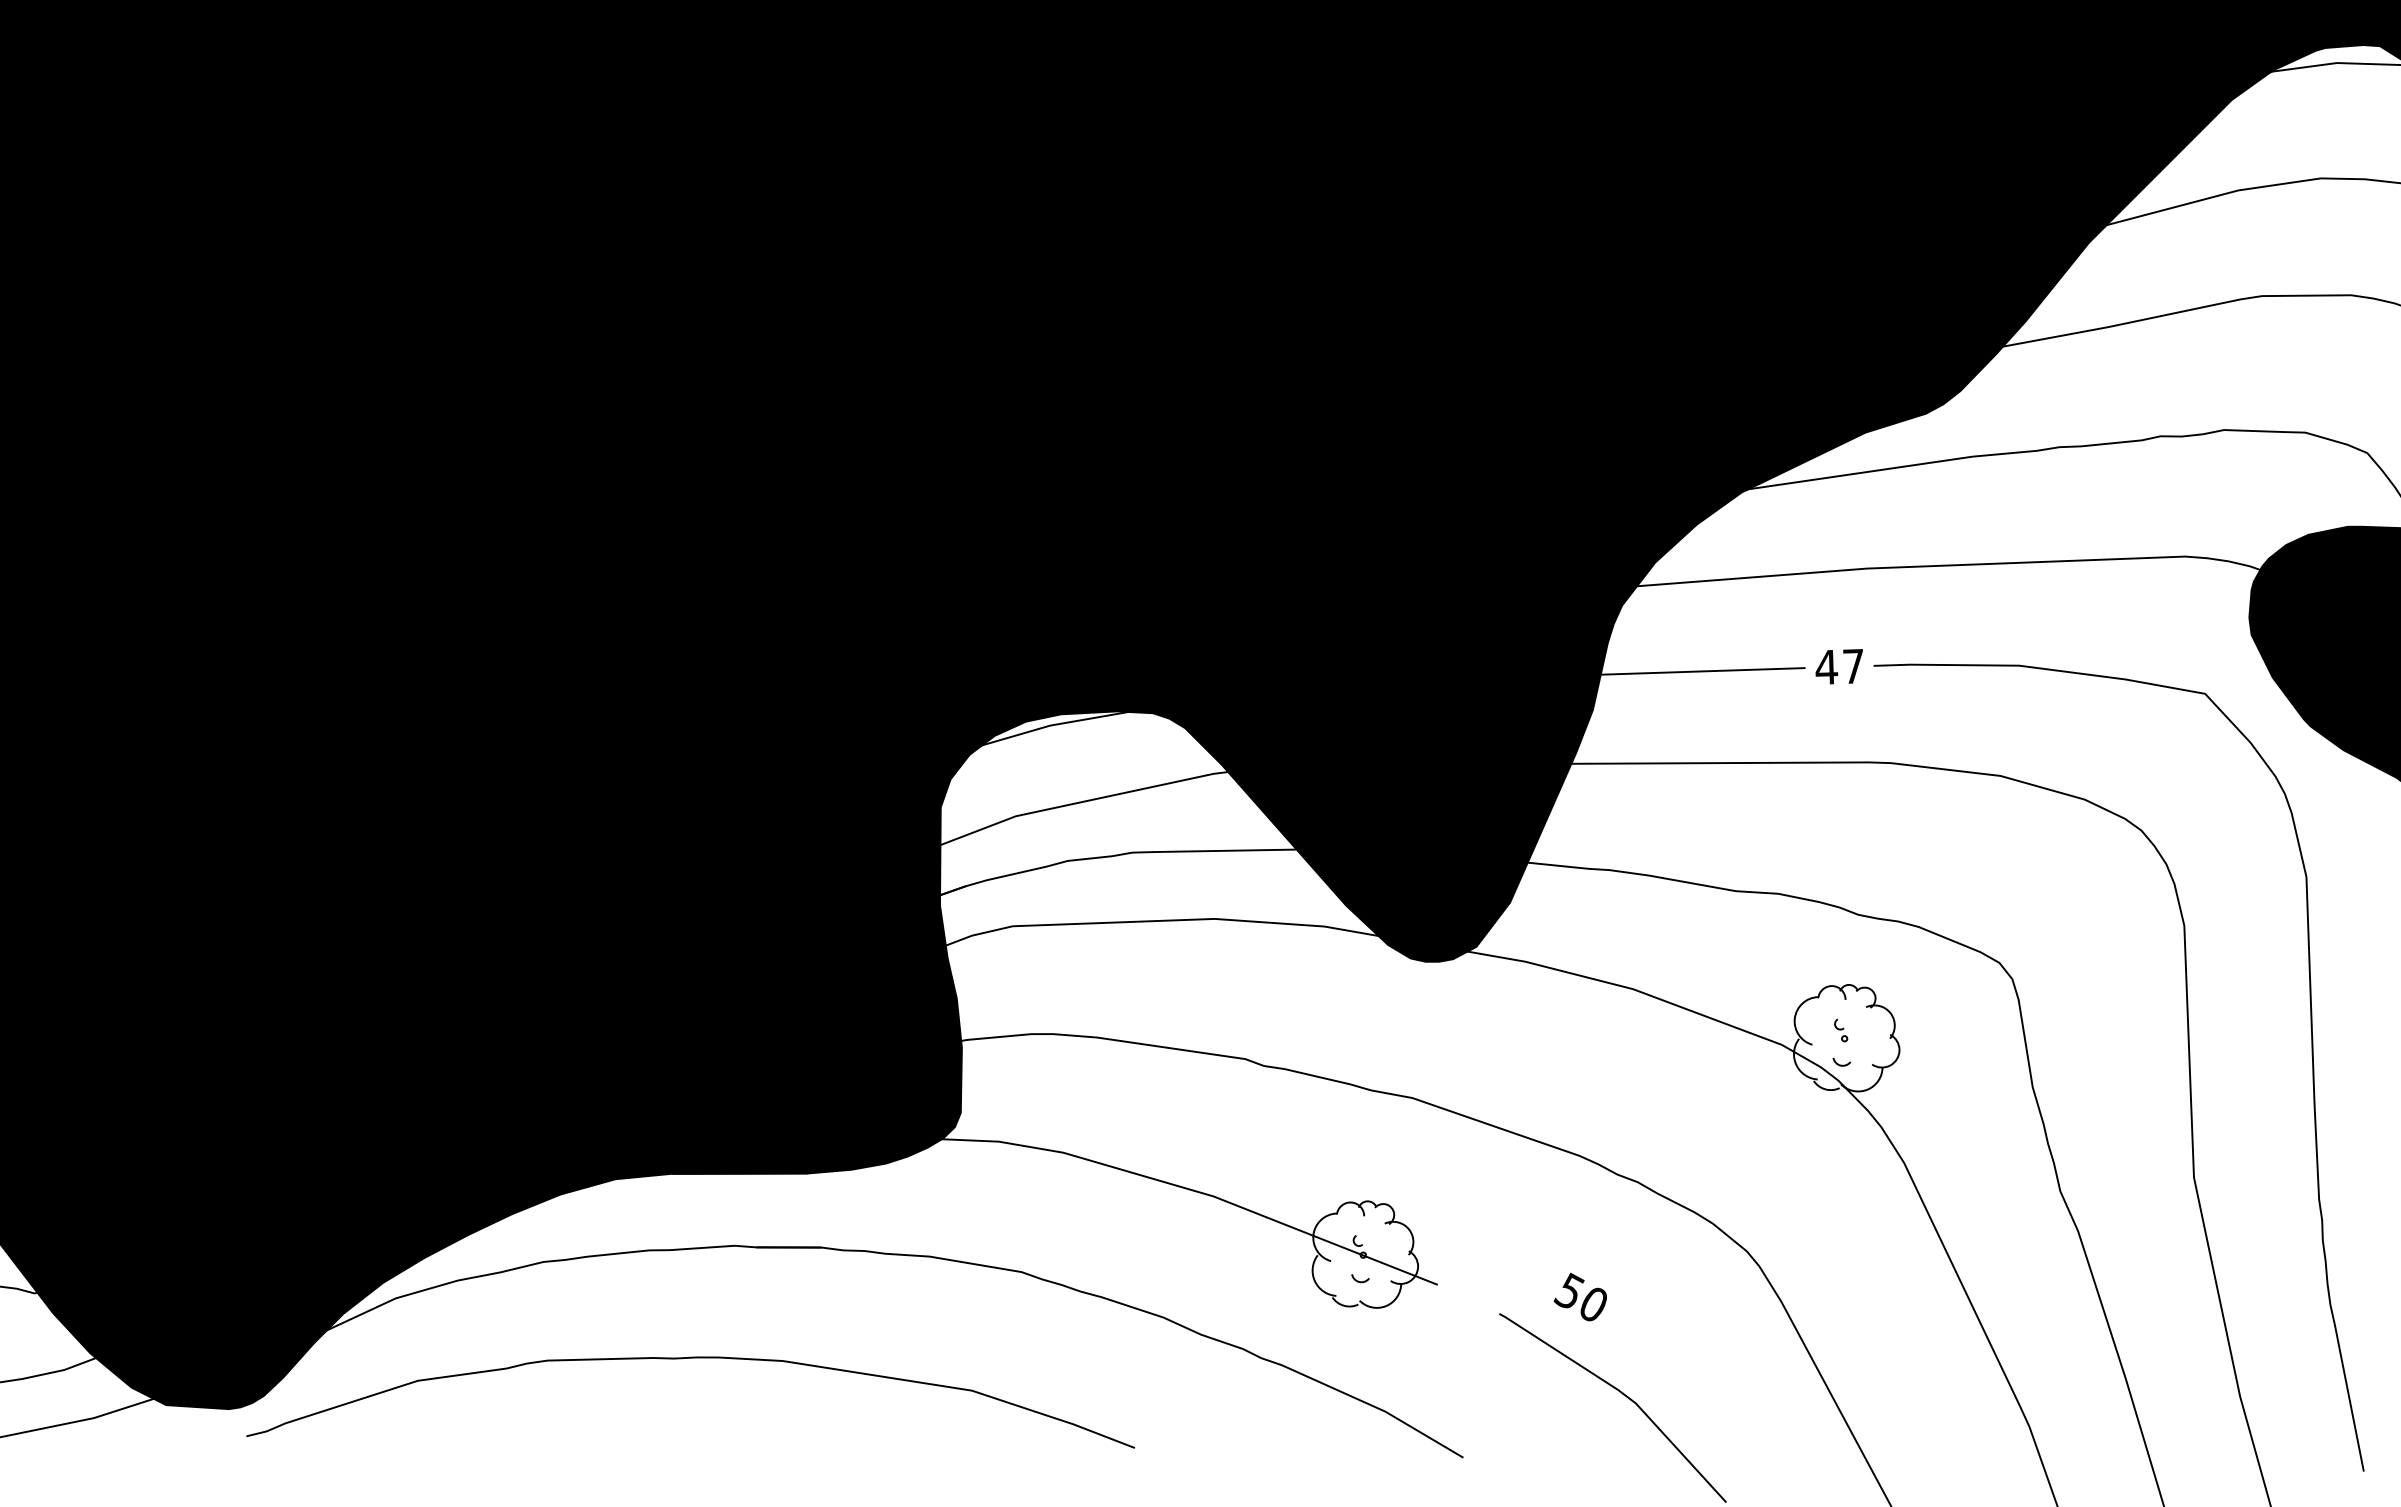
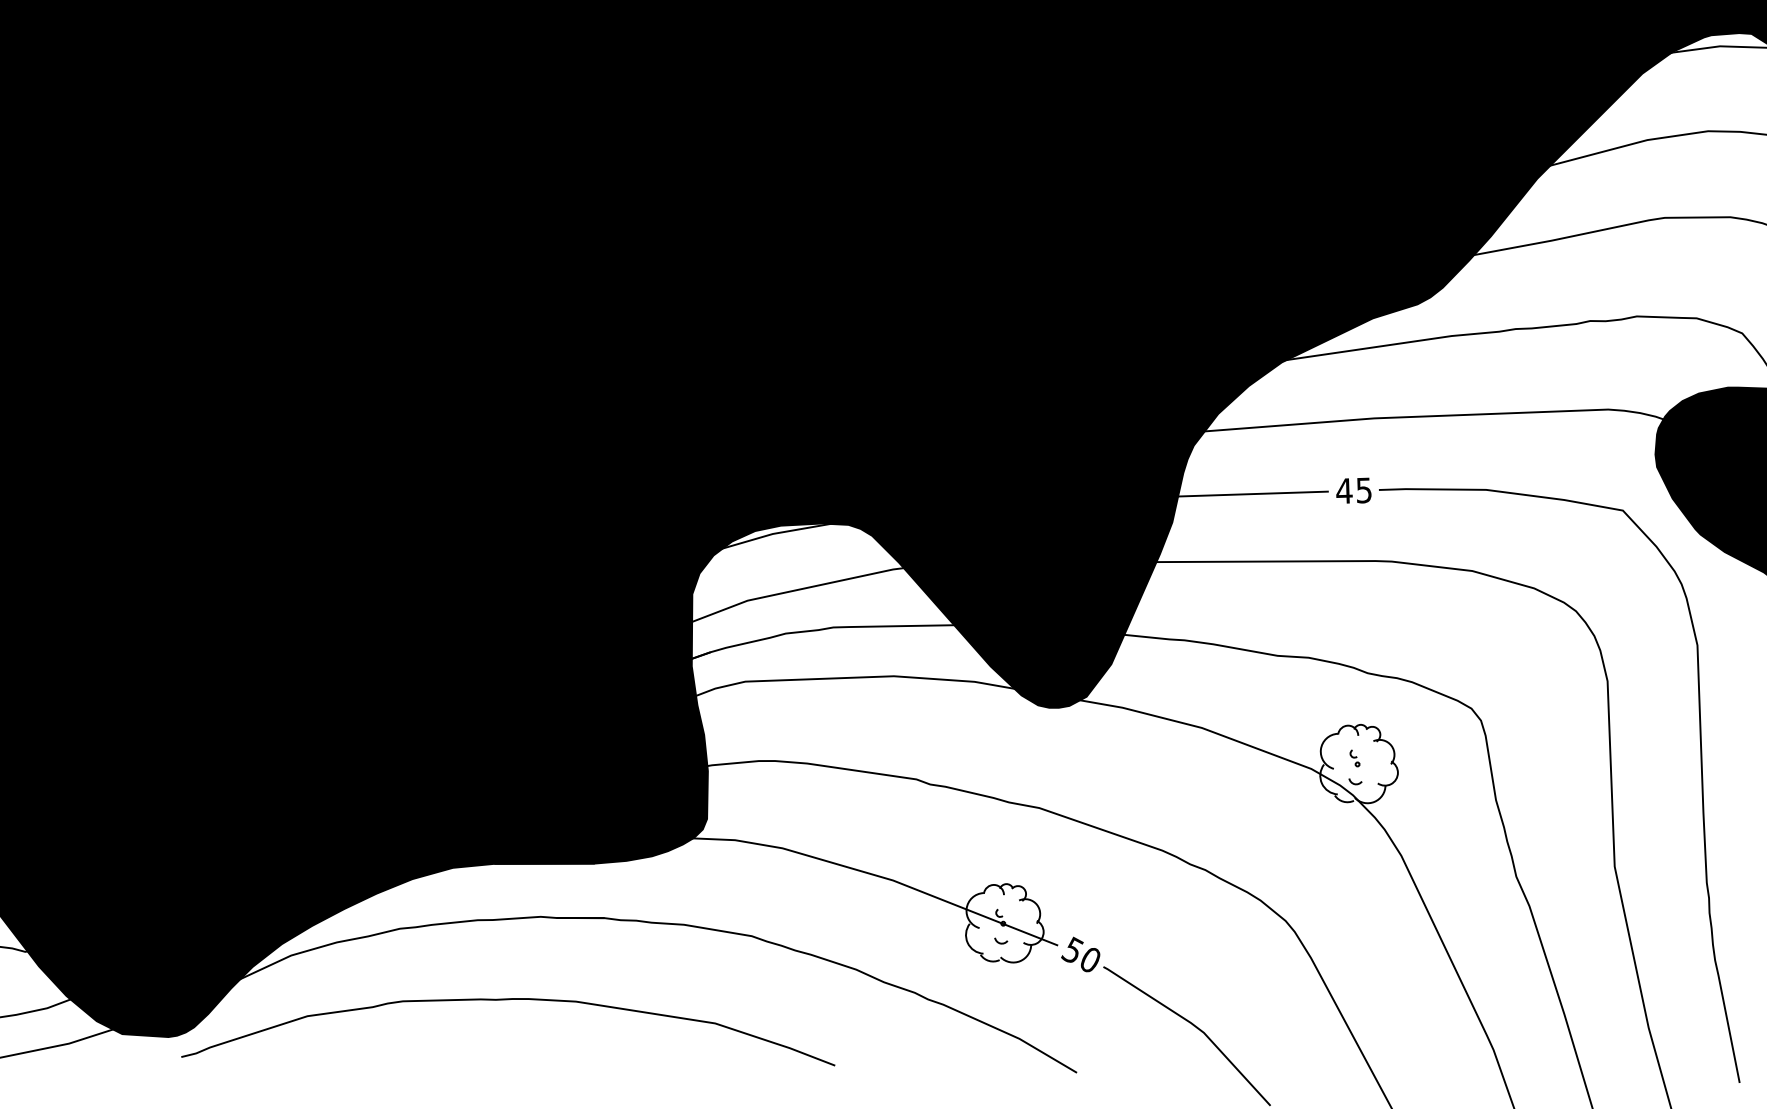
text: (1853, 666) -> (1364, 490), 47 -> 45
text: (1579, 1296) -> (1080, 954), moved

